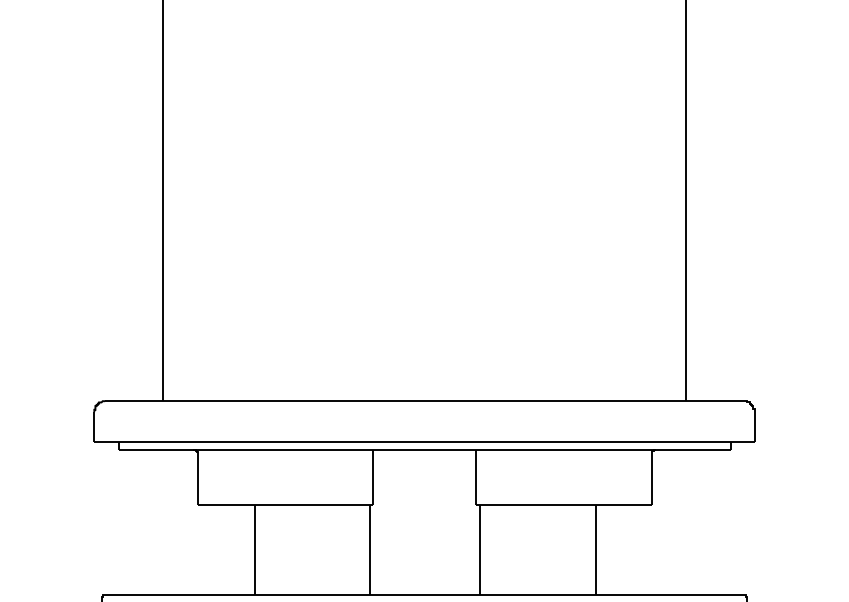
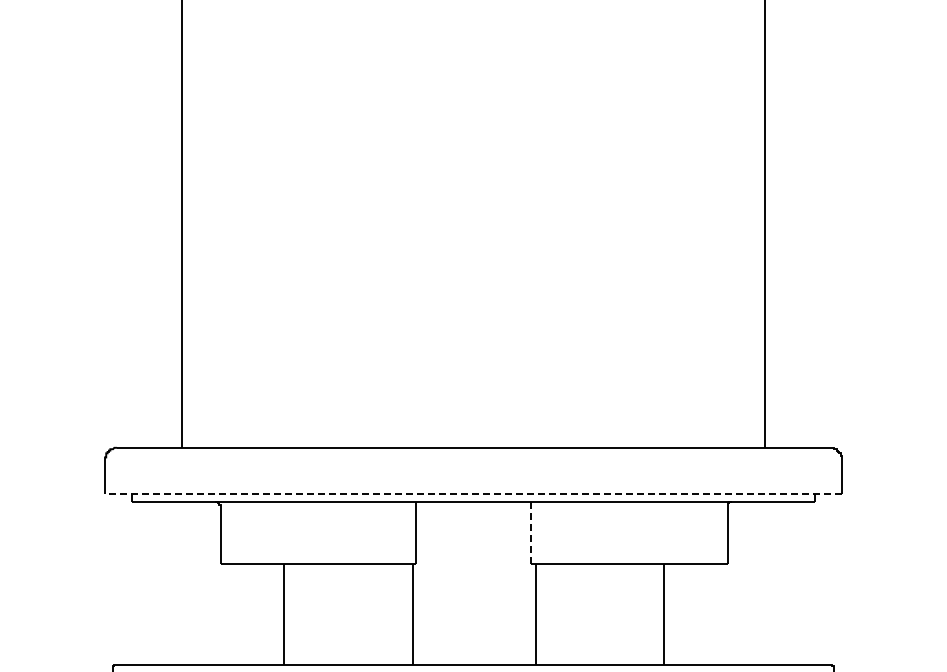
line: (424, 442) -> (473, 493), solid -> dashed
line: (476, 478) -> (531, 534), solid -> dashed

